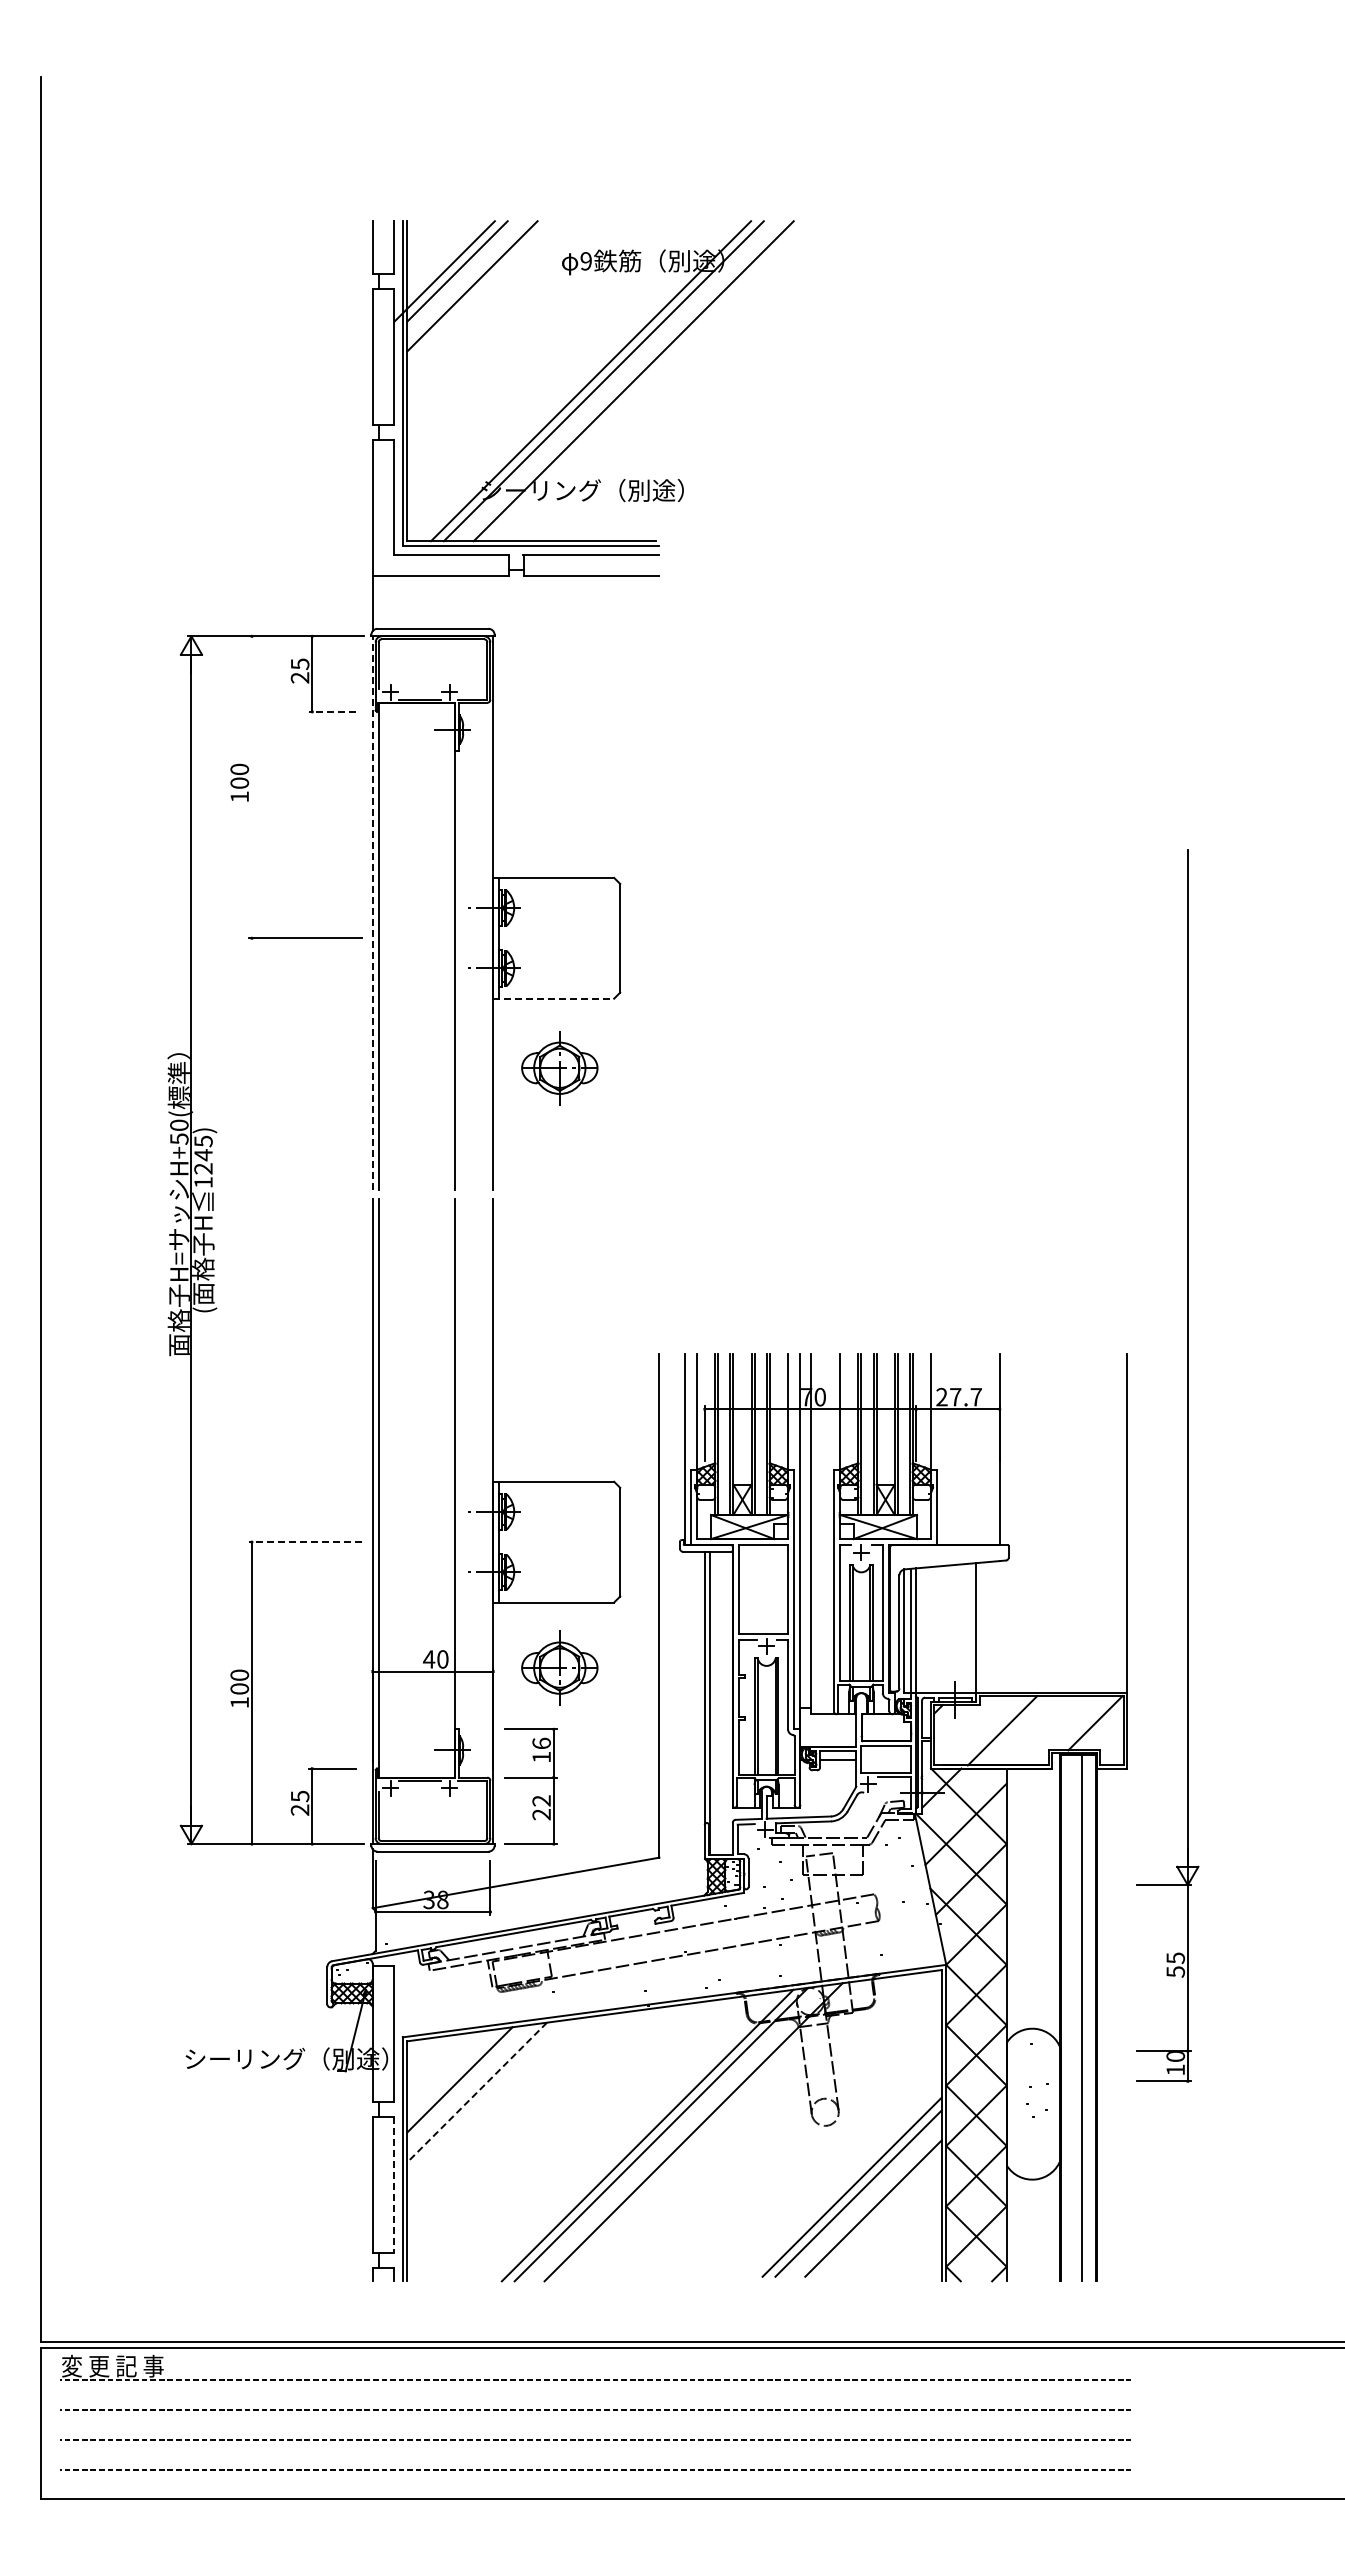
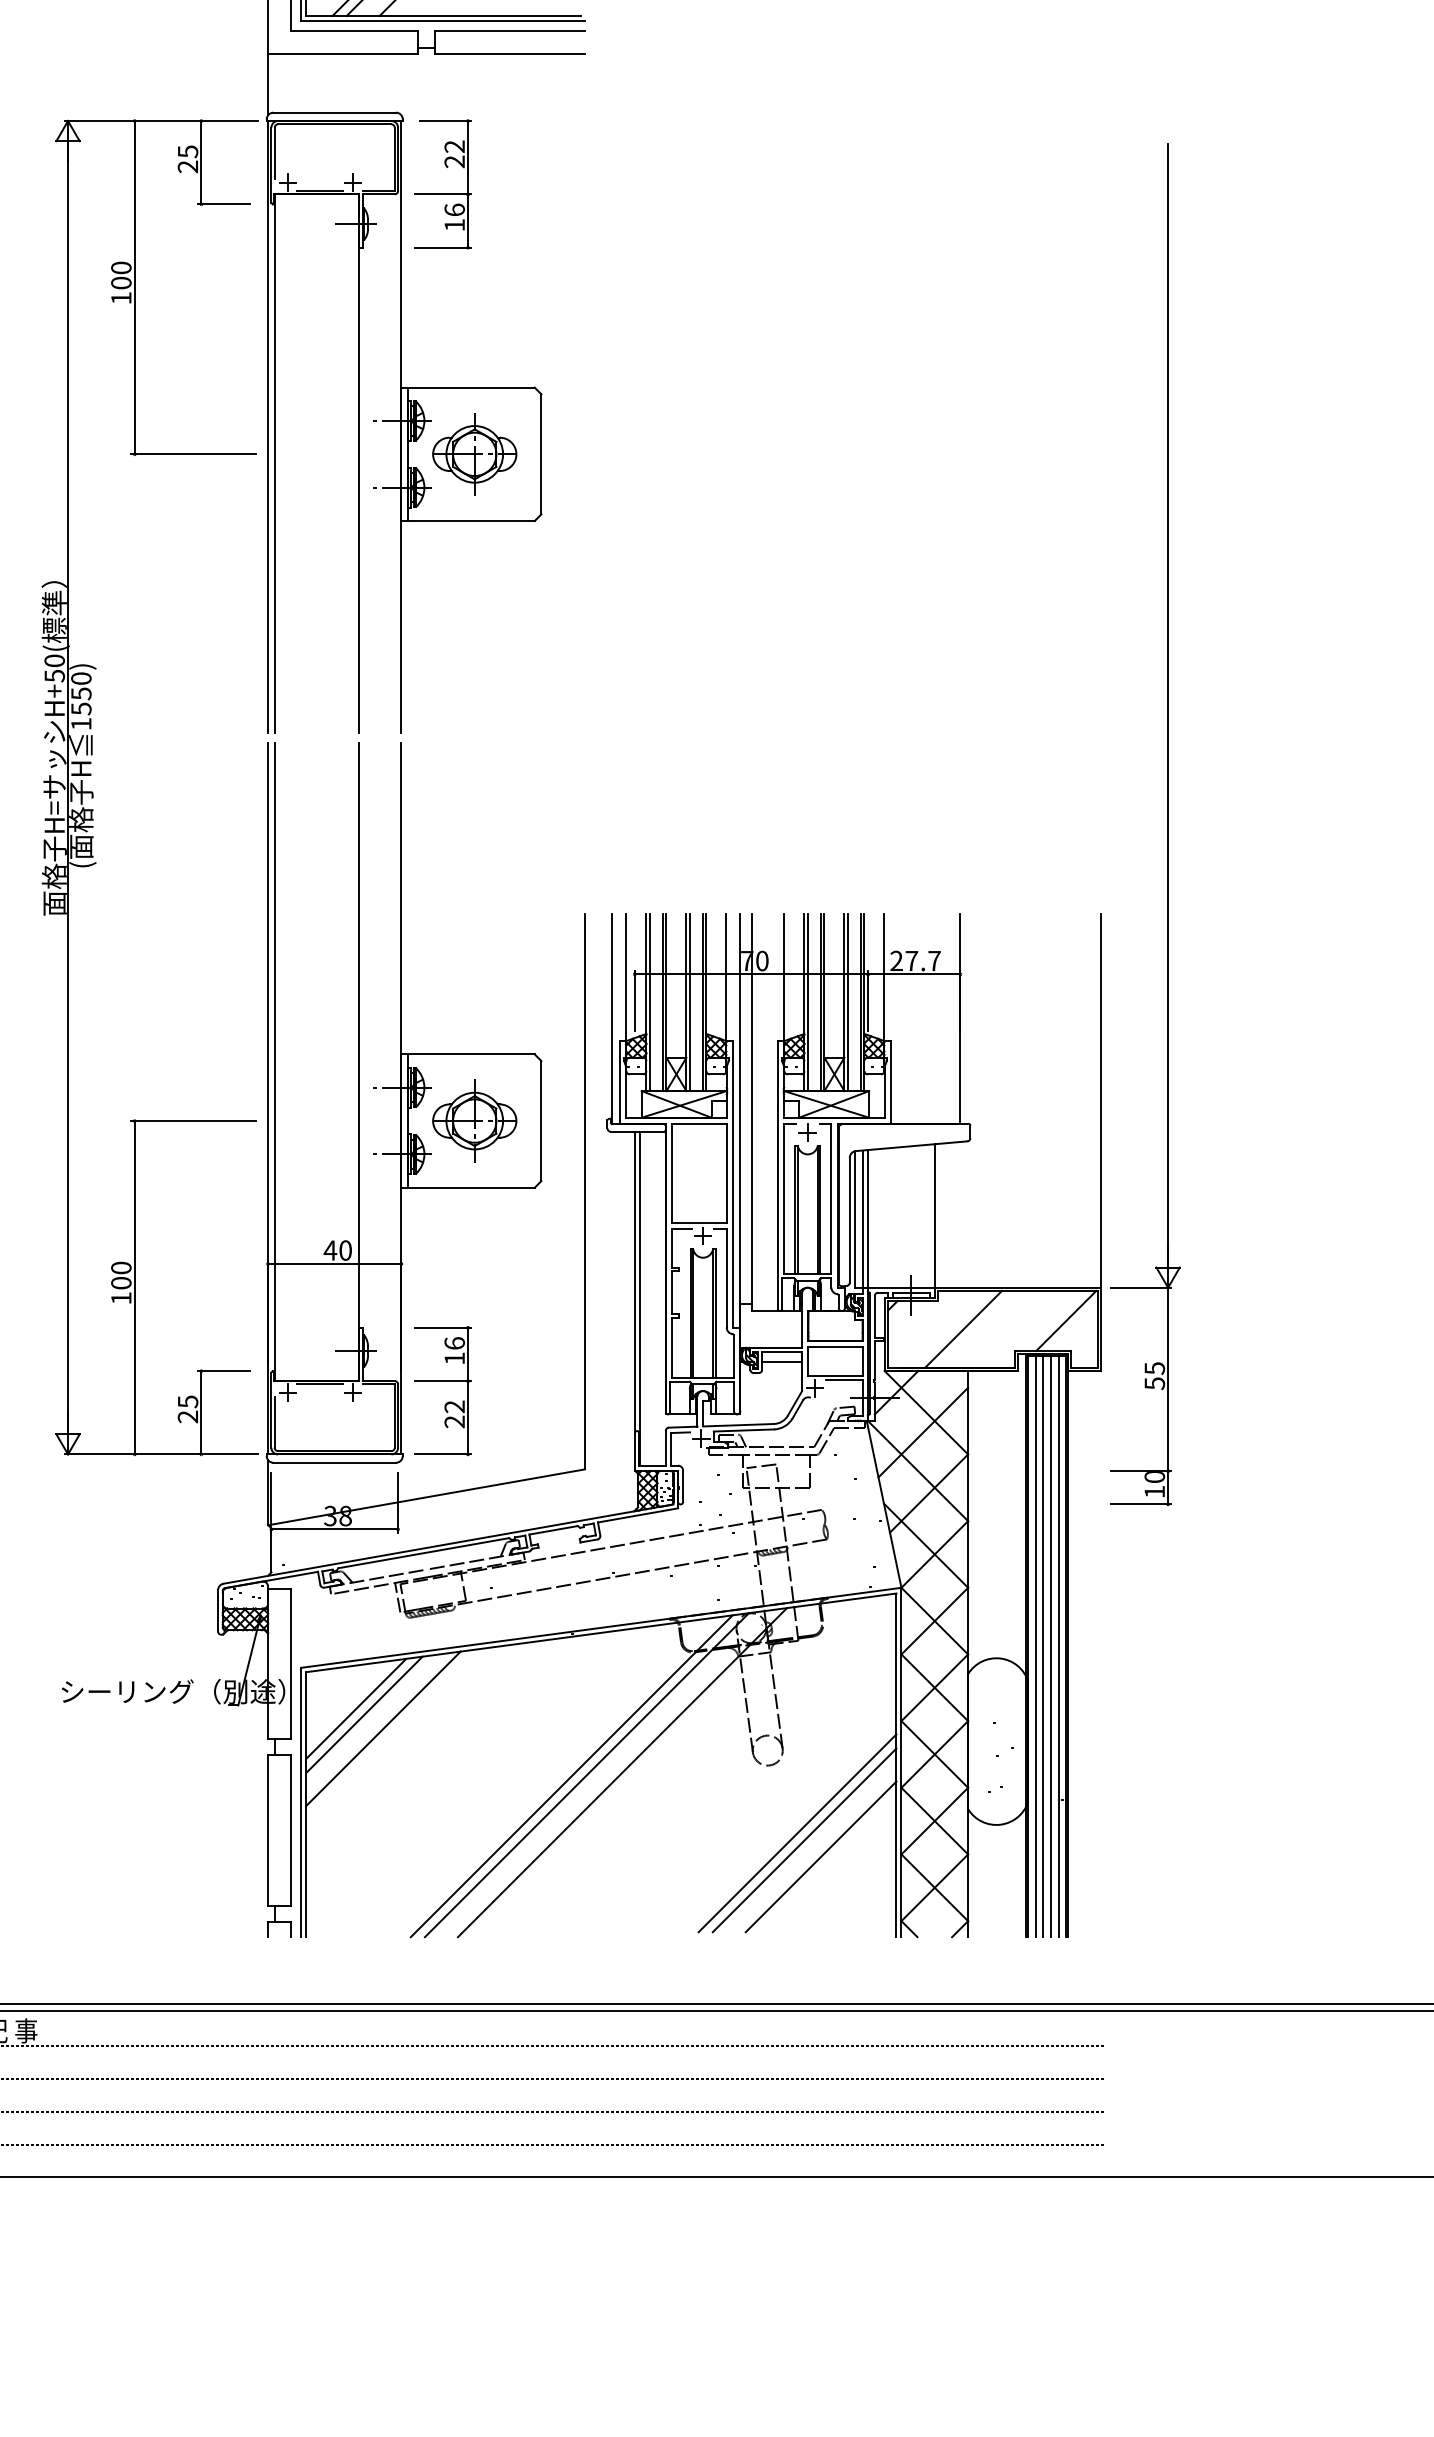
part: (530, 702) -> (442, 194), added
line: (332, 711) -> (223, 203), dashed -> solid
line: (251, 787) -> (134, 287), added
line: (372, 912) -> (267, 425), dashed -> solid
line: (554, 998) -> (468, 520), dashed -> solid
part: (559, 1068) -> (474, 454), moved
text: (203, 1154) -> (81, 693), 1245) -> 1550)
part: (1187, 1465) -> (1167, 824), moved
line: (305, 1542) -> (193, 1121), dashed -> solid
part: (559, 1667) -> (474, 1120), moved
line: (1067, 2018) -> (1035, 1647), added
line: (1074, 2018) -> (1043, 1647), added
line: (1088, 2018) -> (1058, 1647), added
line: (452, 2074) -> (356, 1708), added
line: (477, 2092) -> (383, 1728), dashed -> solid
line: (393, 2184) -> (291, 1830), dashed -> solid

